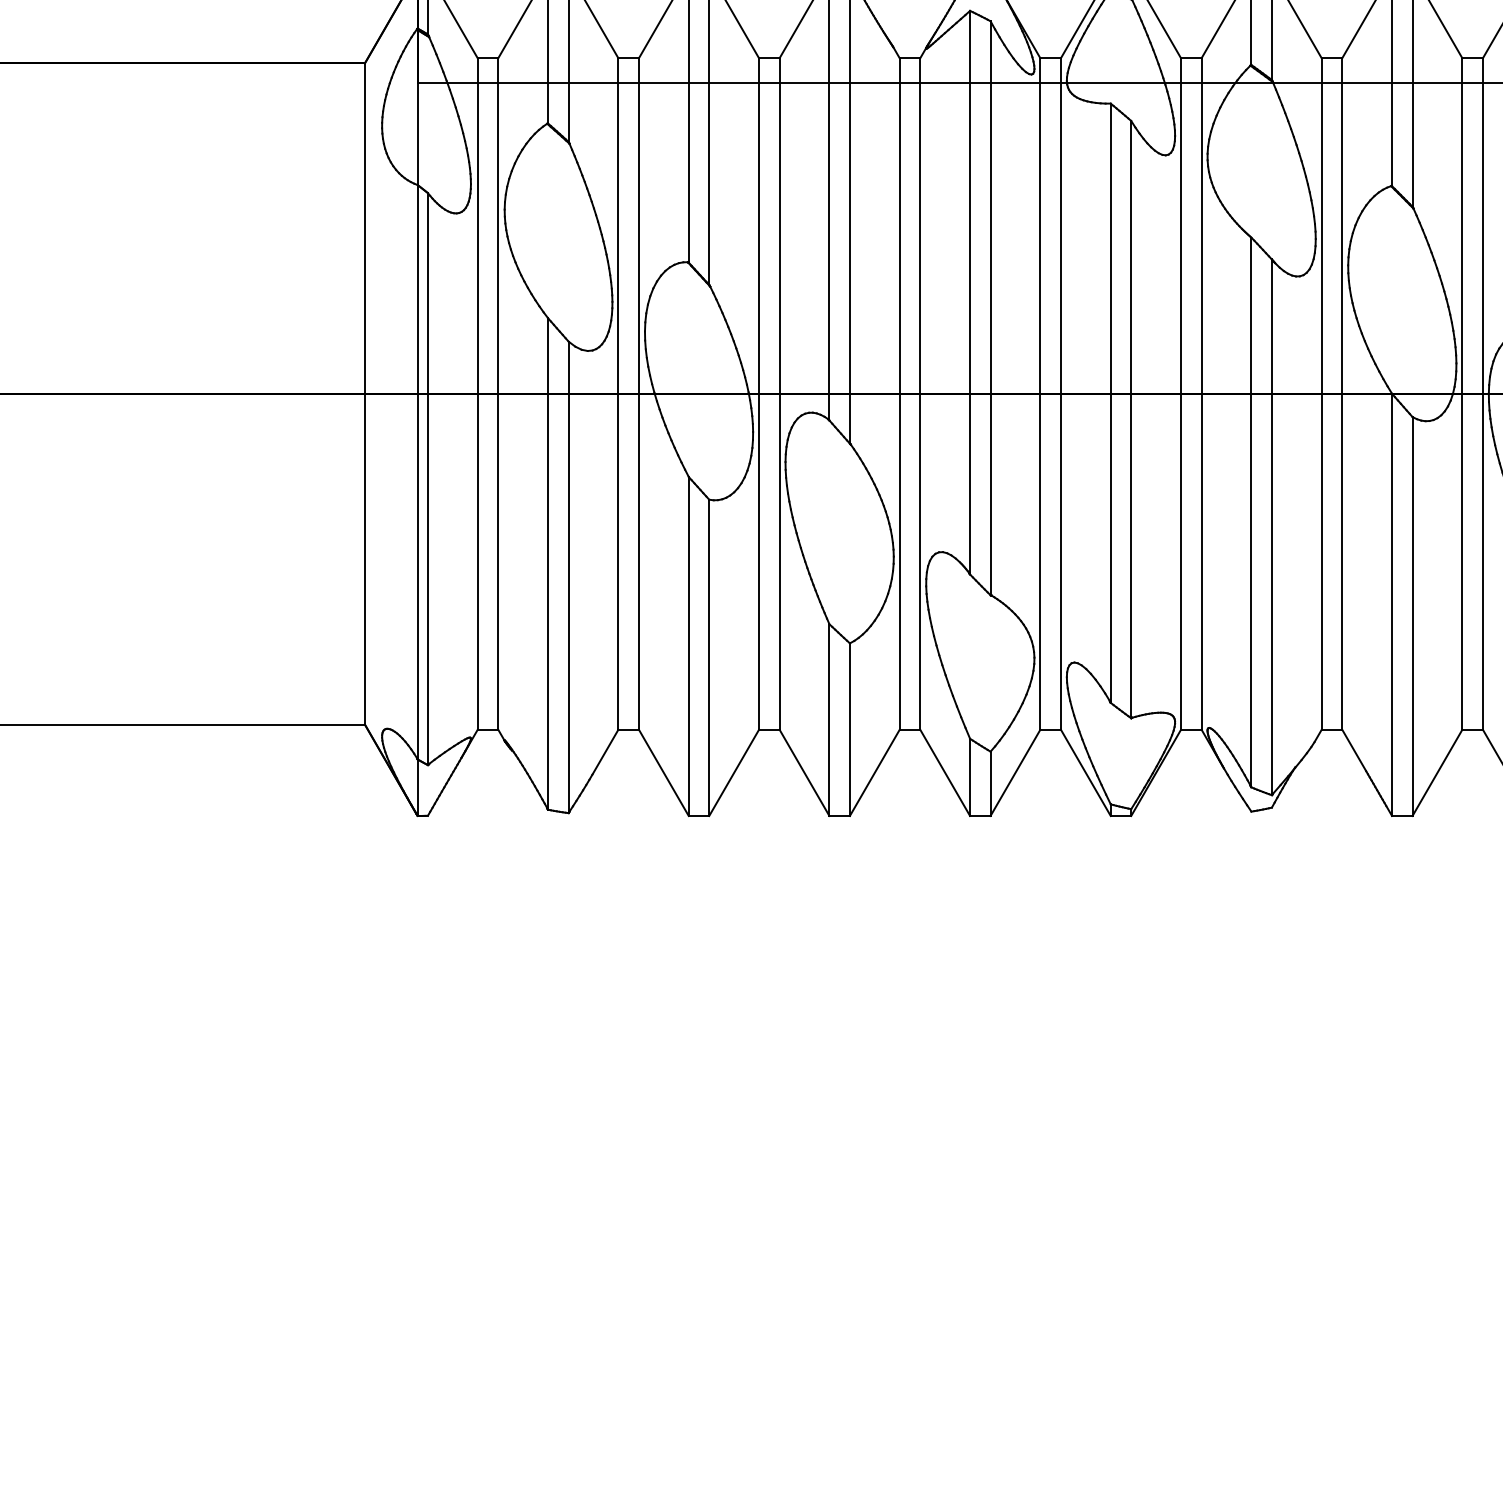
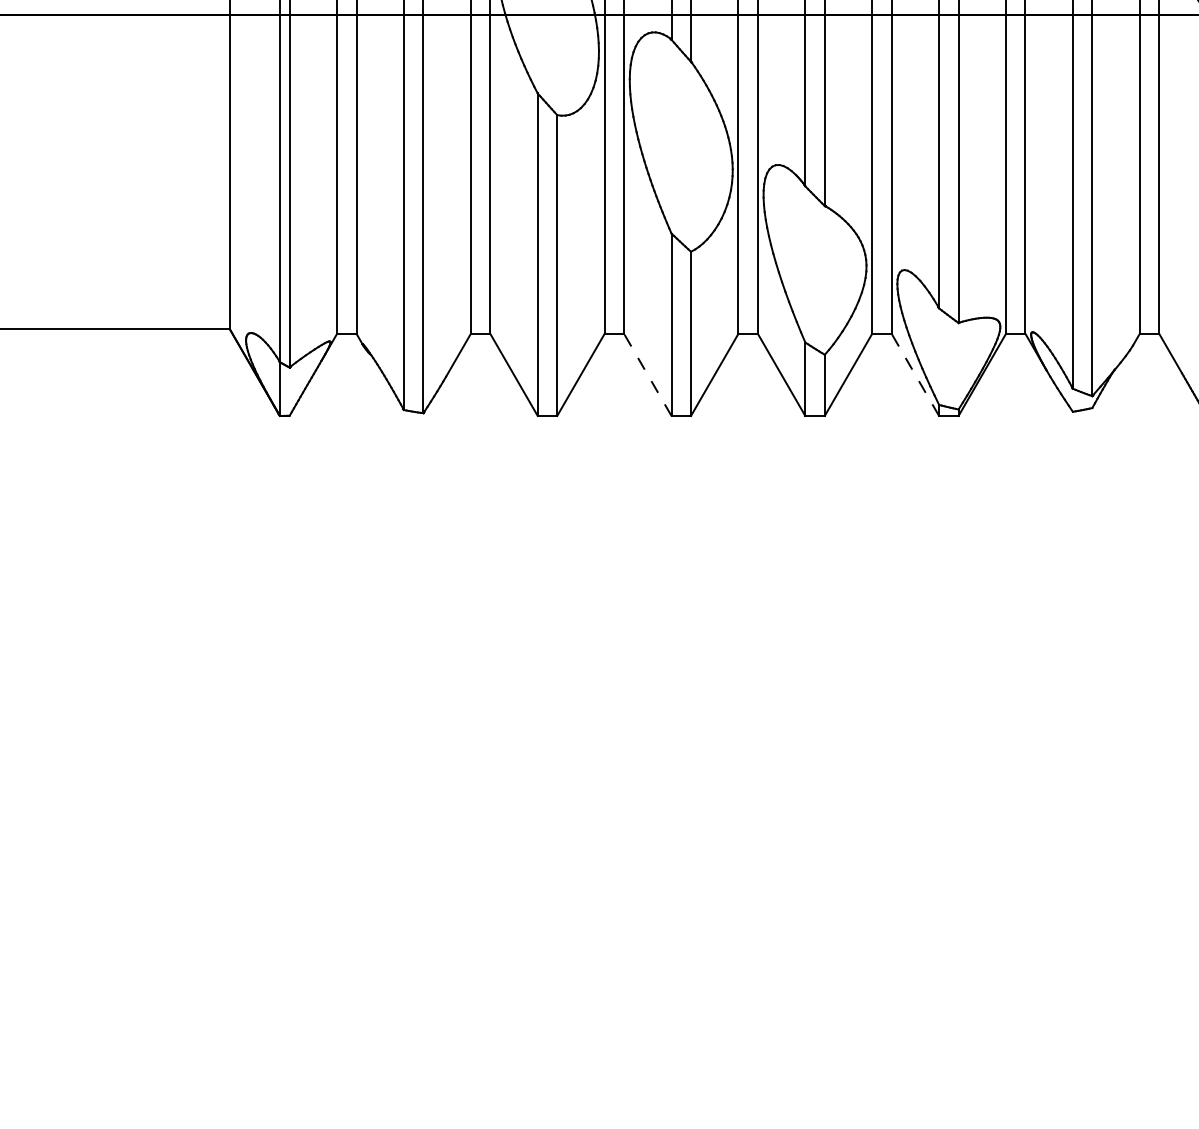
line: (804, 772) -> (647, 374), solid -> dashed
line: (1085, 772) -> (915, 374), solid -> dashed

